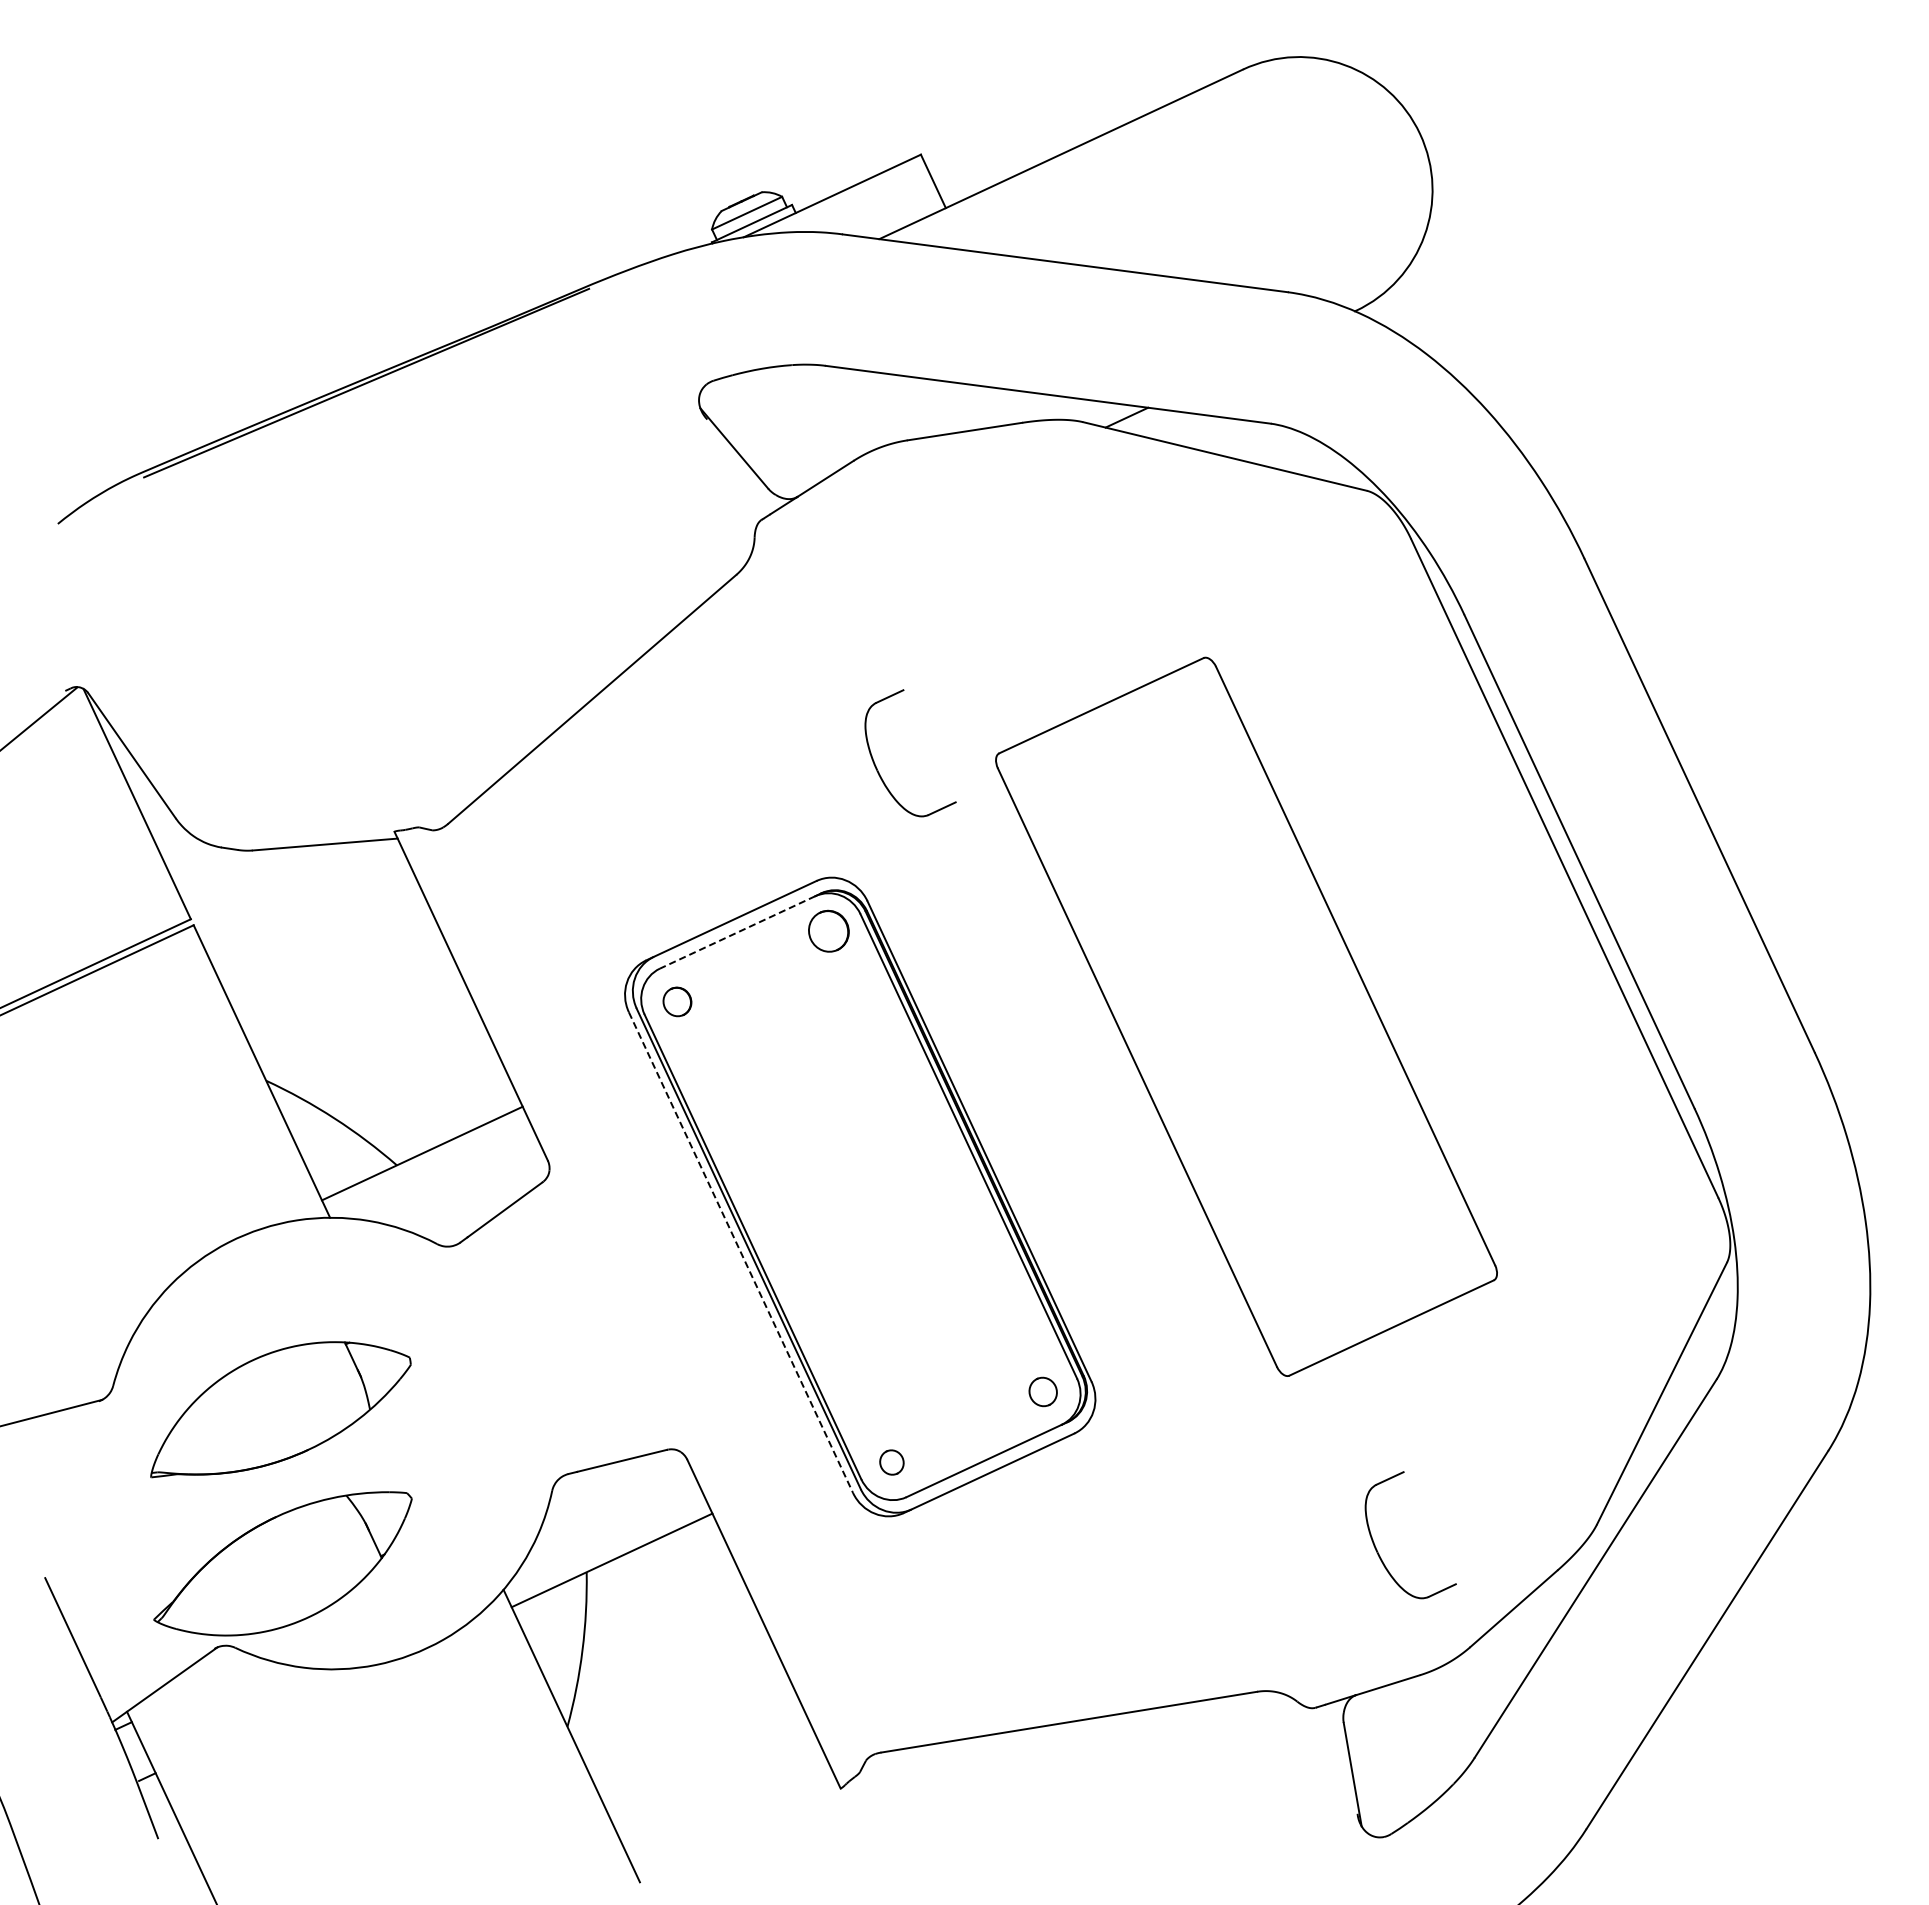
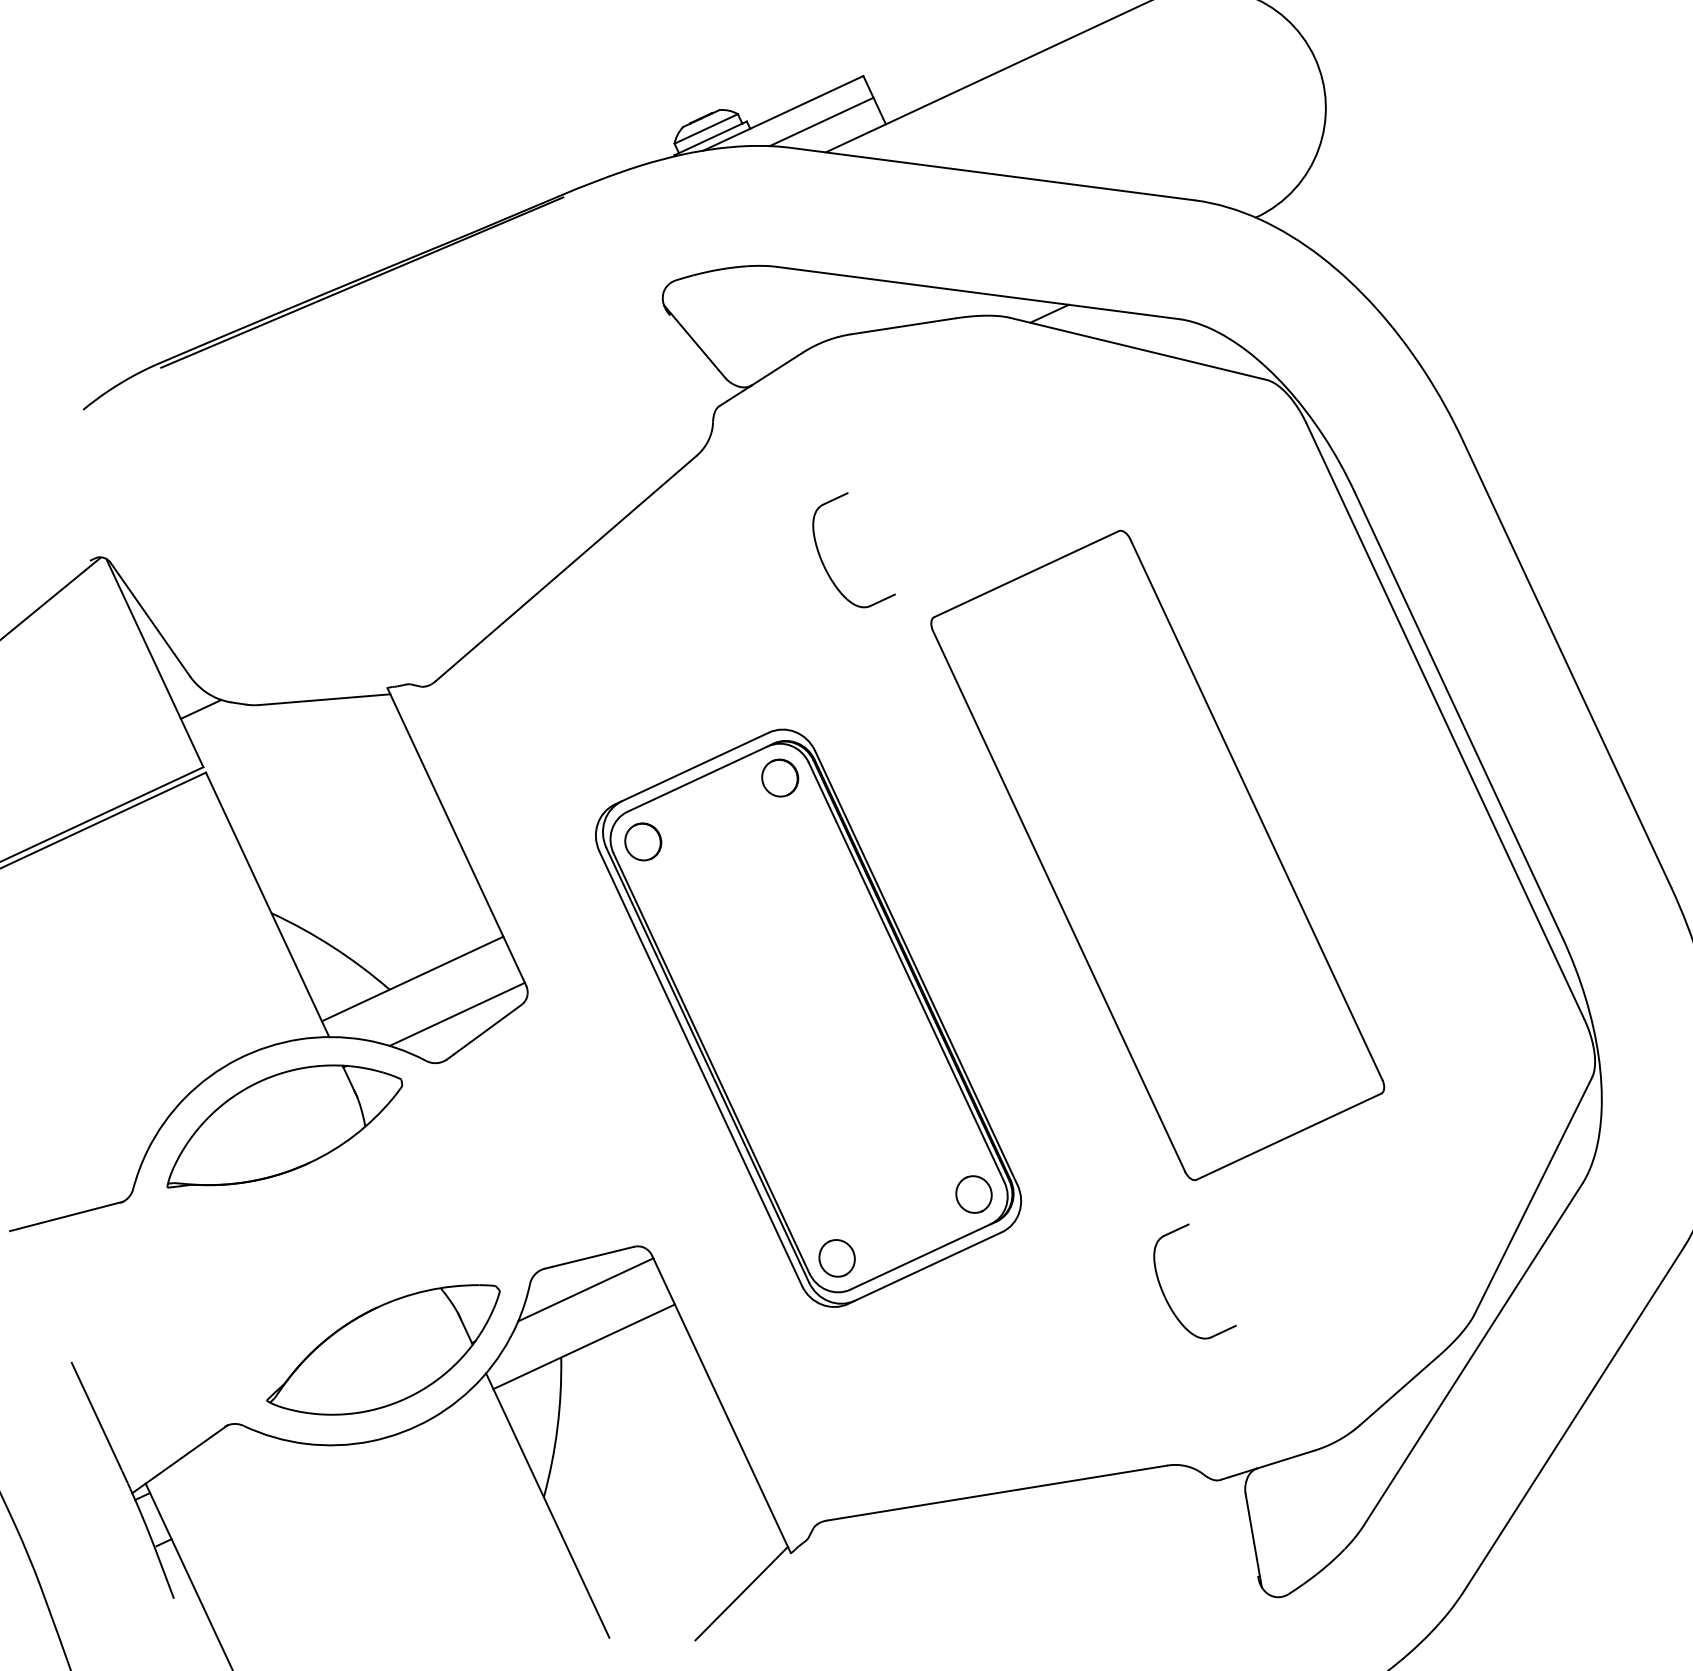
line: (874, 205) -> (821, 121), added
part: (876, 765) -> (823, 561), moved
line: (187, 854) -> (200, 708), added
line: (737, 932) -> (697, 779), dashed -> solid
part: (677, 1001) -> (643, 841), size x1.43
line: (471, 1192) -> (457, 1014), added
line: (741, 1253) -> (701, 1069), dashed -> solid
part: (1042, 1391) -> (973, 1194), size x1.43
part: (280, 1409) -> (284, 1126), moved
part: (891, 1462) -> (836, 1258), size x1.67
line: (613, 1497) -> (585, 1289), added
part: (1378, 1551) -> (1165, 1296), moved
part: (282, 1563) -> (382, 1349), moved
line: (786, 1833) -> (741, 1593), added

